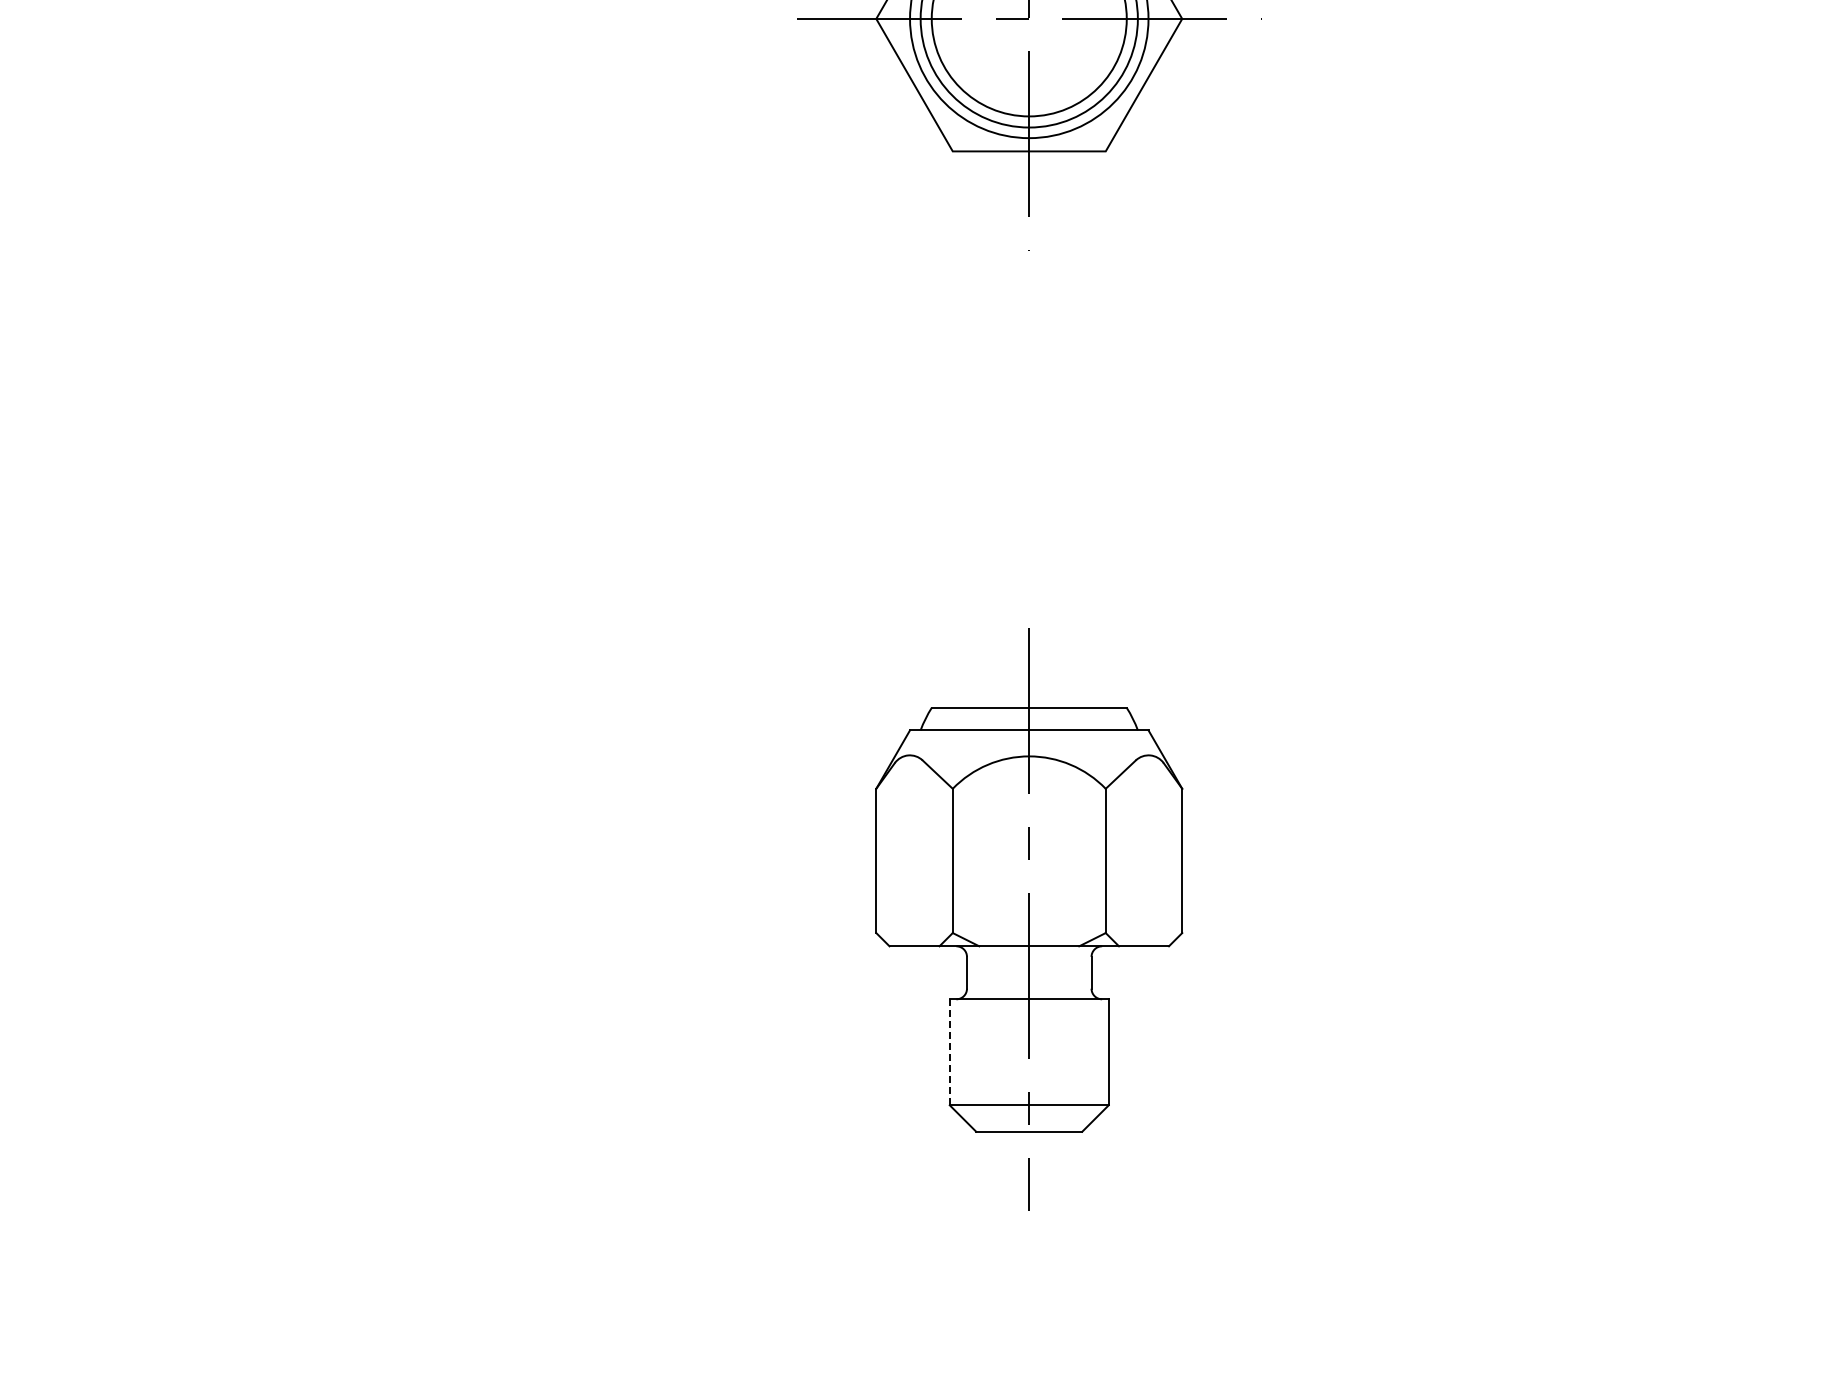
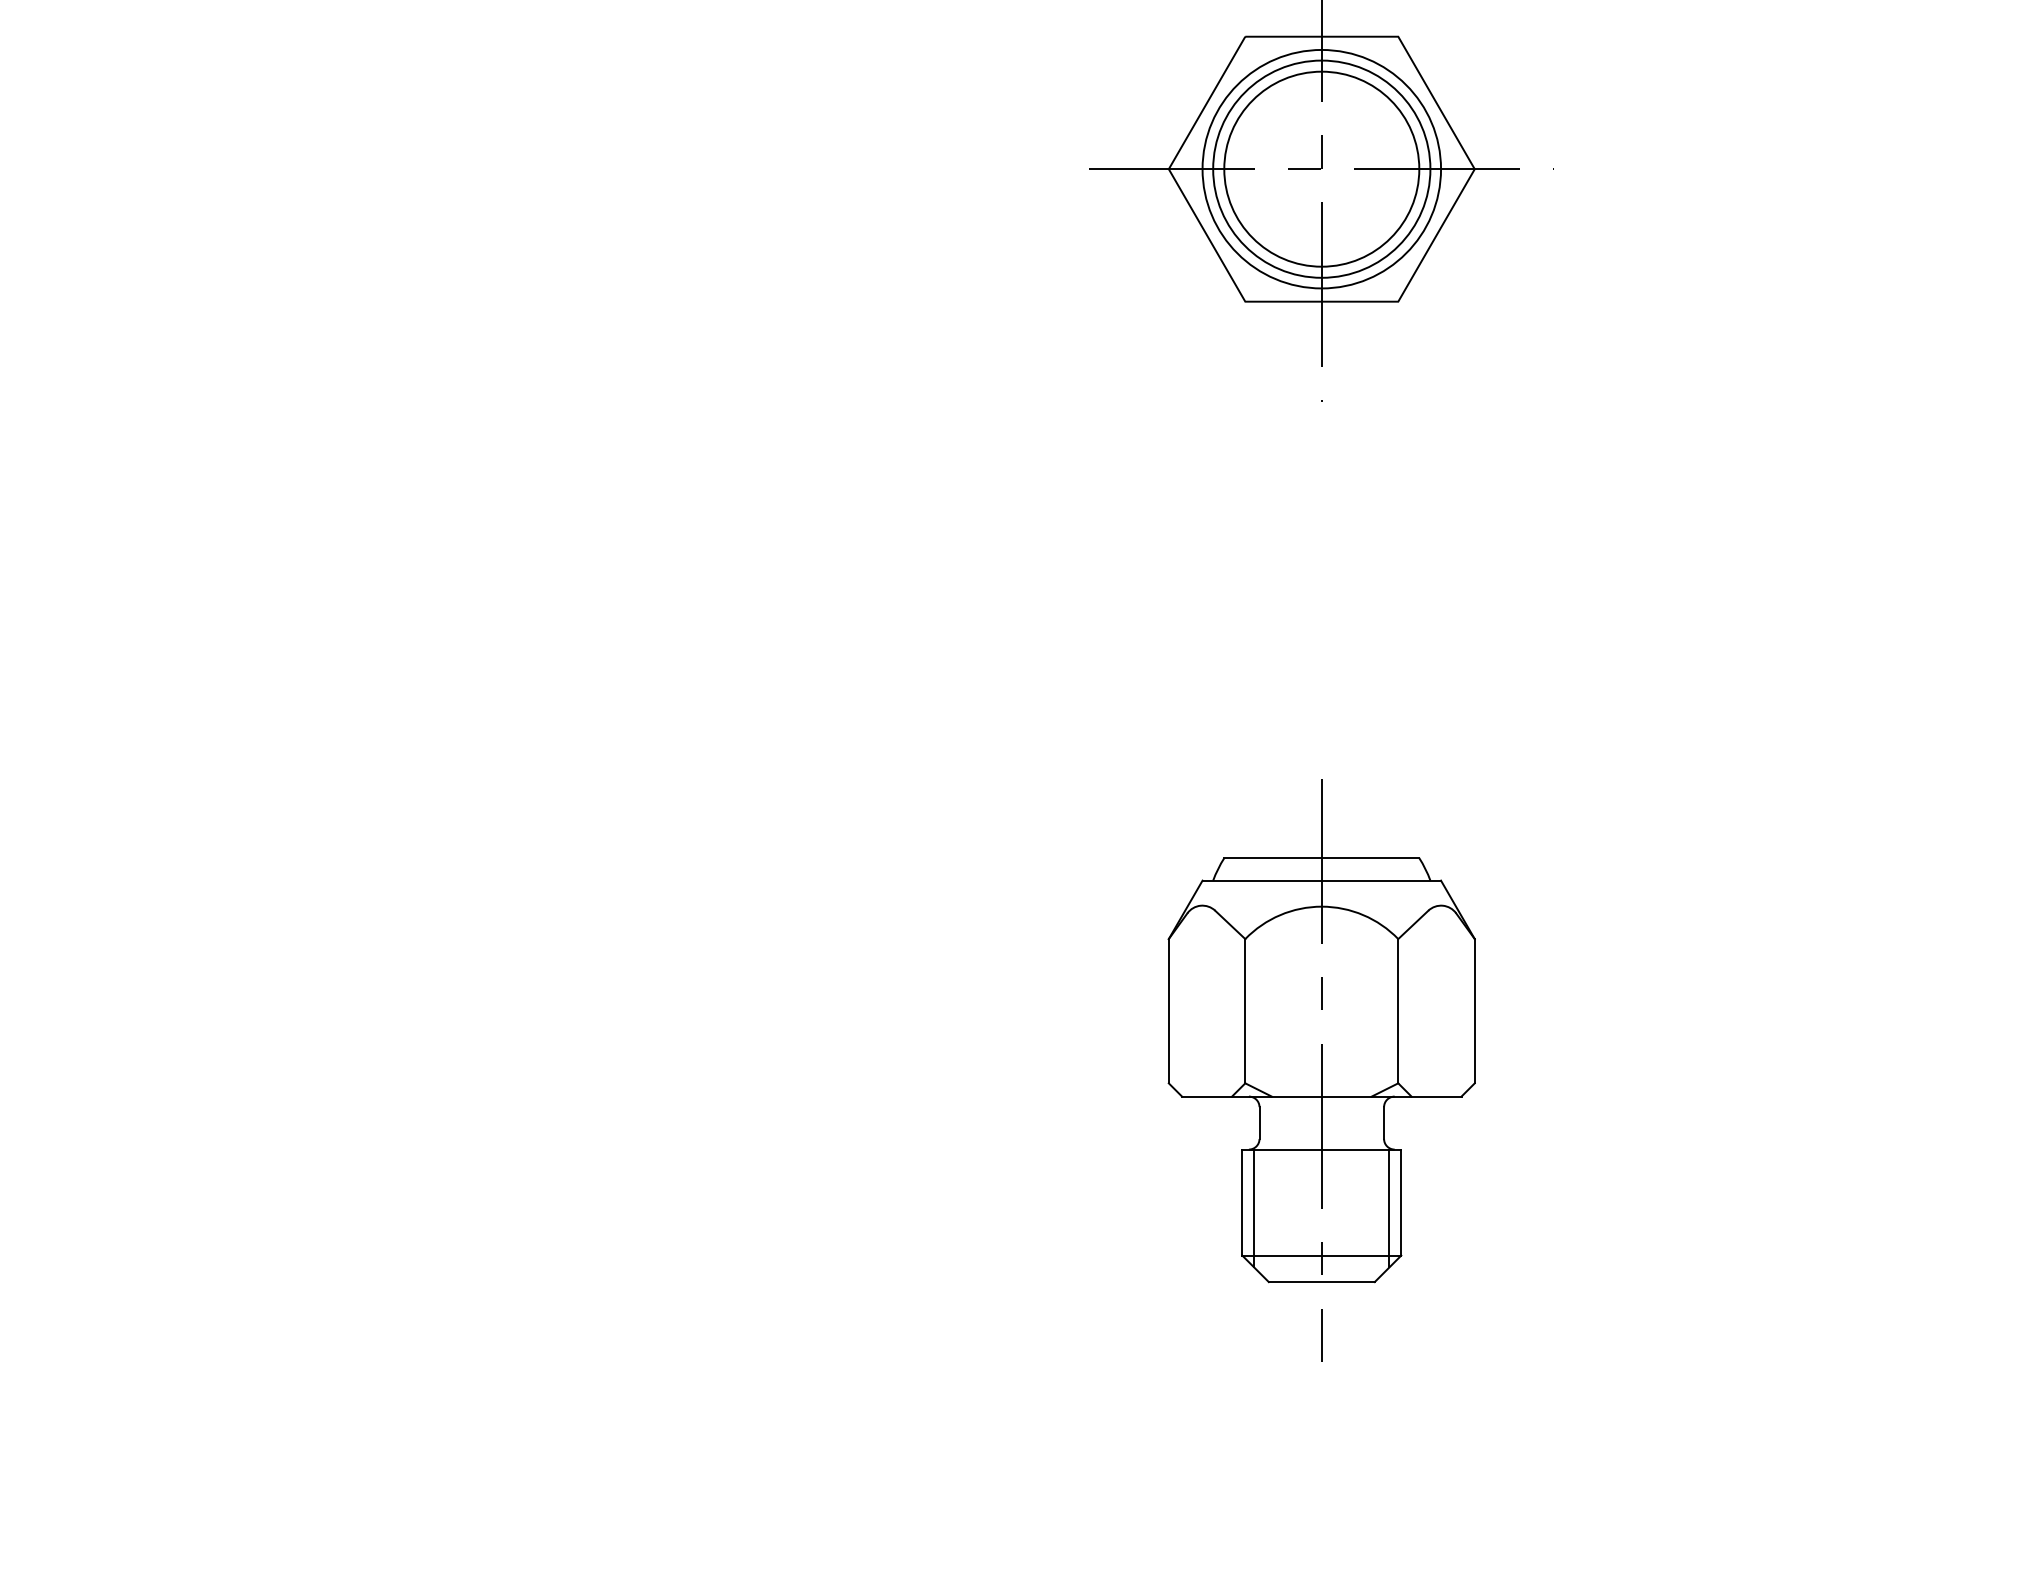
line: (949, 1052) -> (1242, 1202), dashed -> solid
line: (961, 1058) -> (1254, 1208), added
line: (1096, 1058) -> (1389, 1208), added

